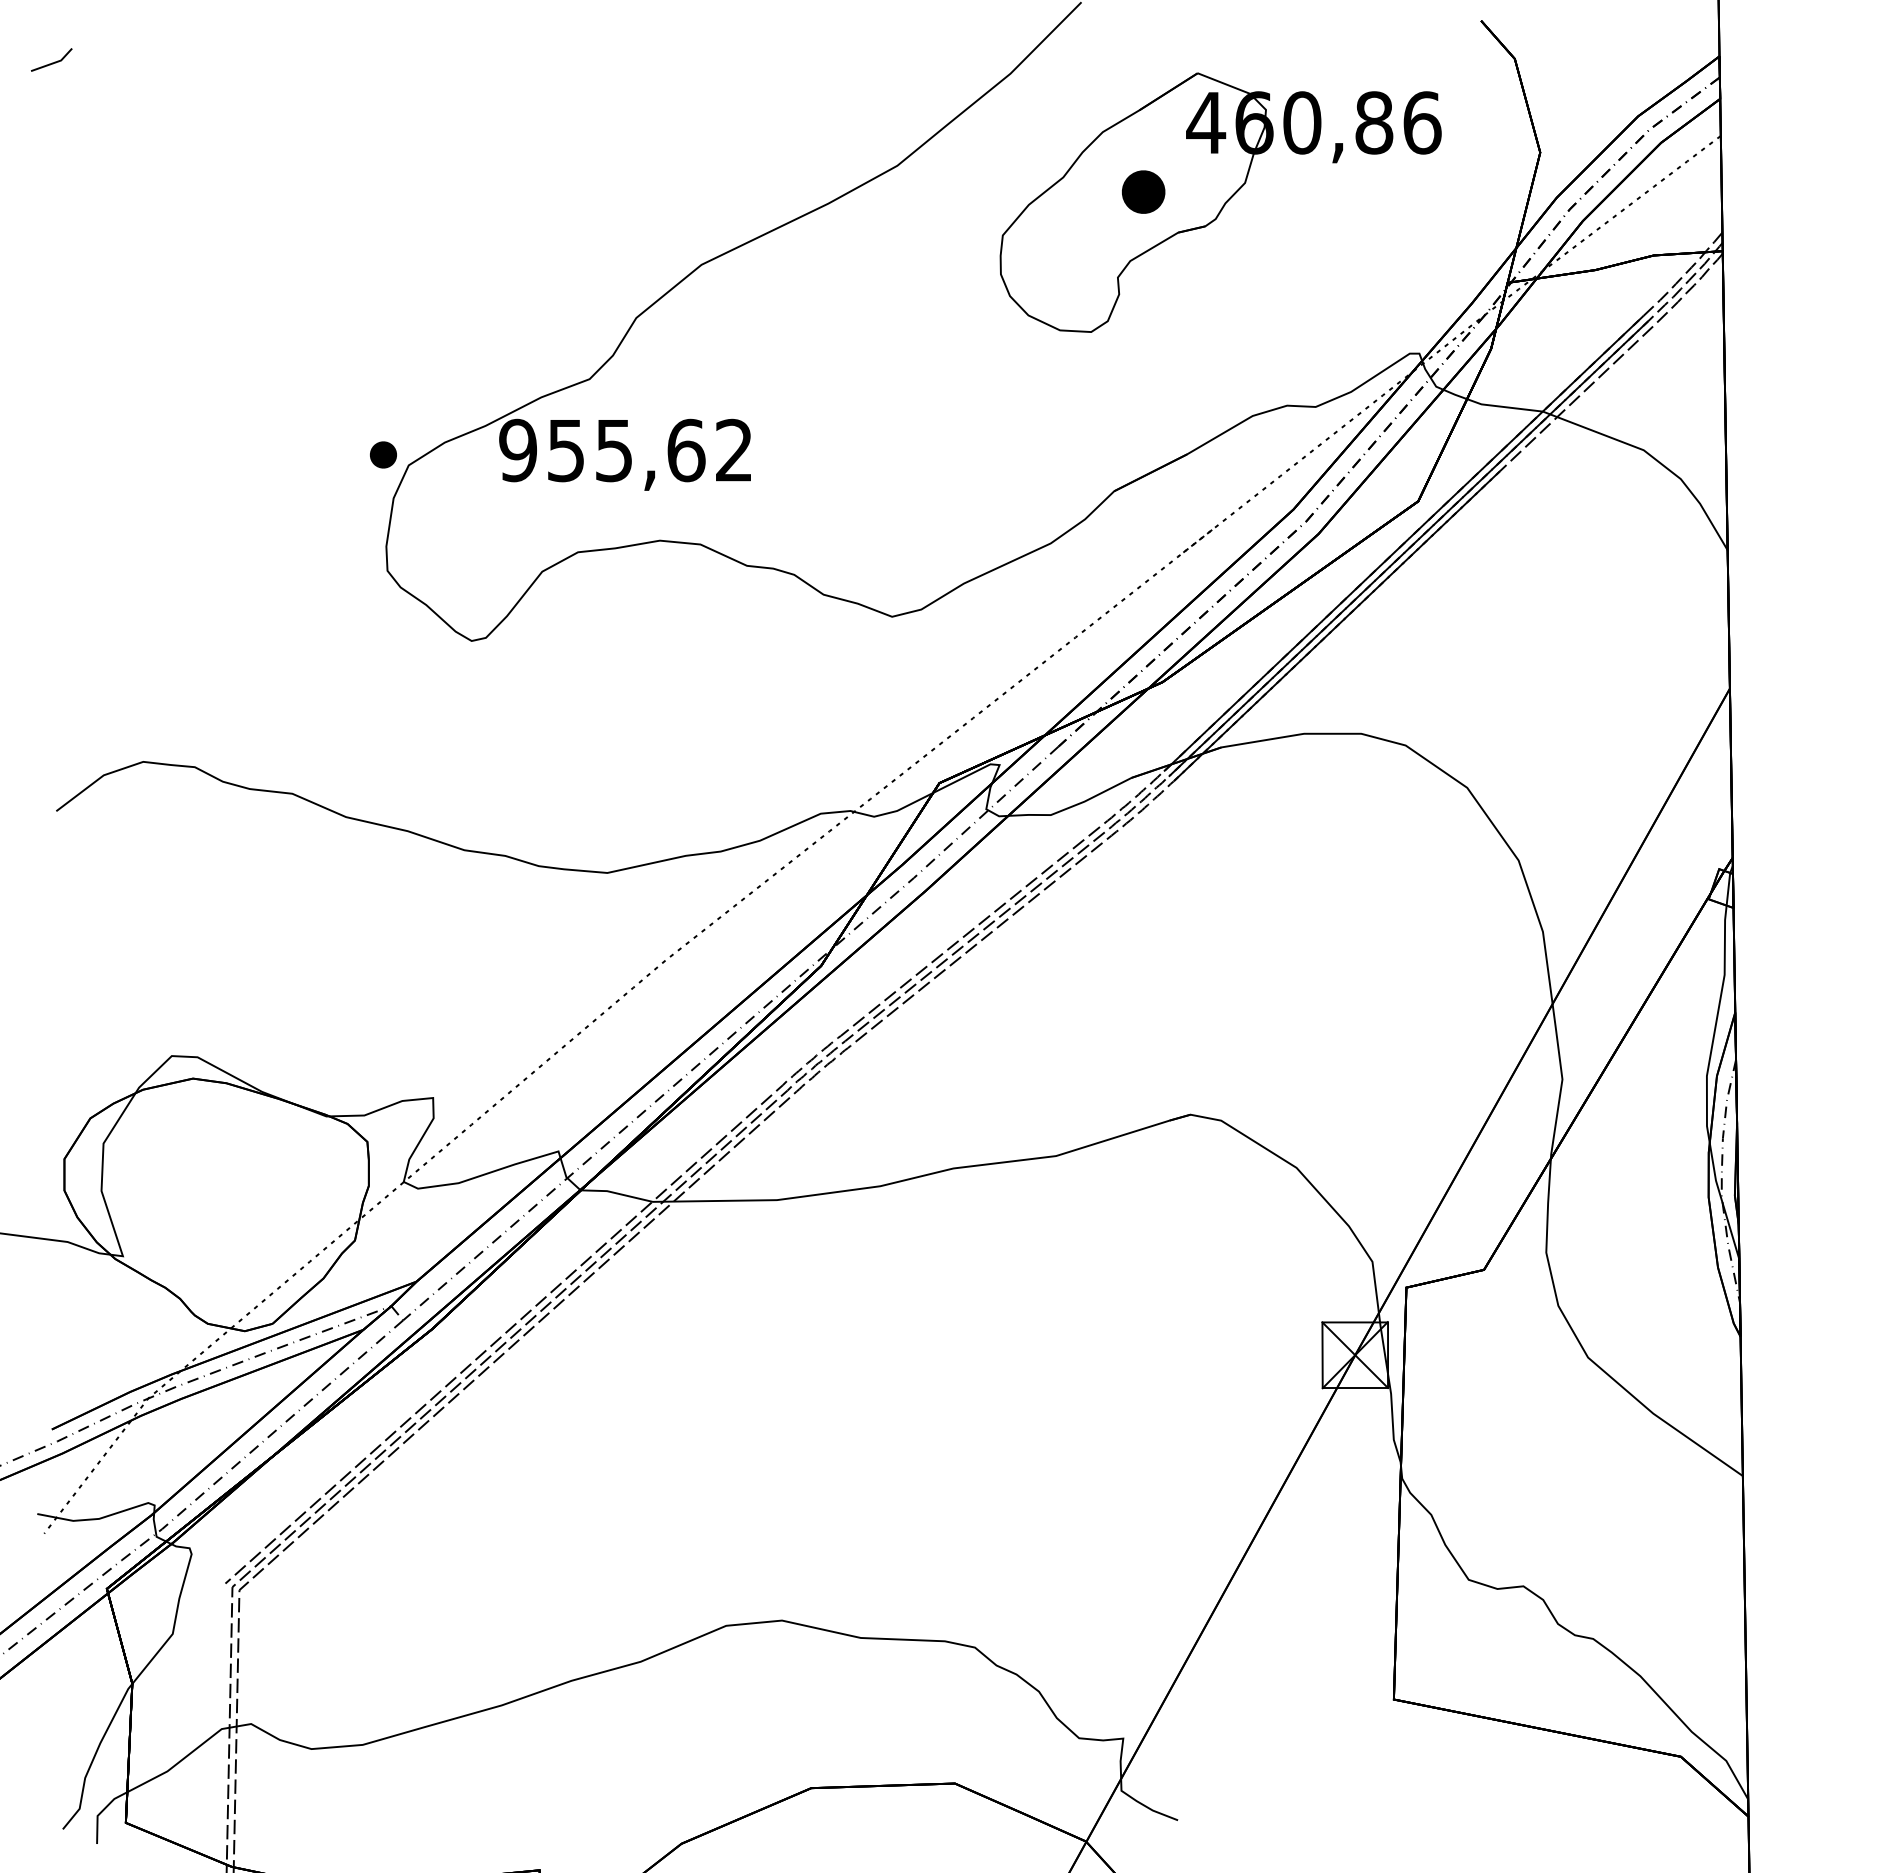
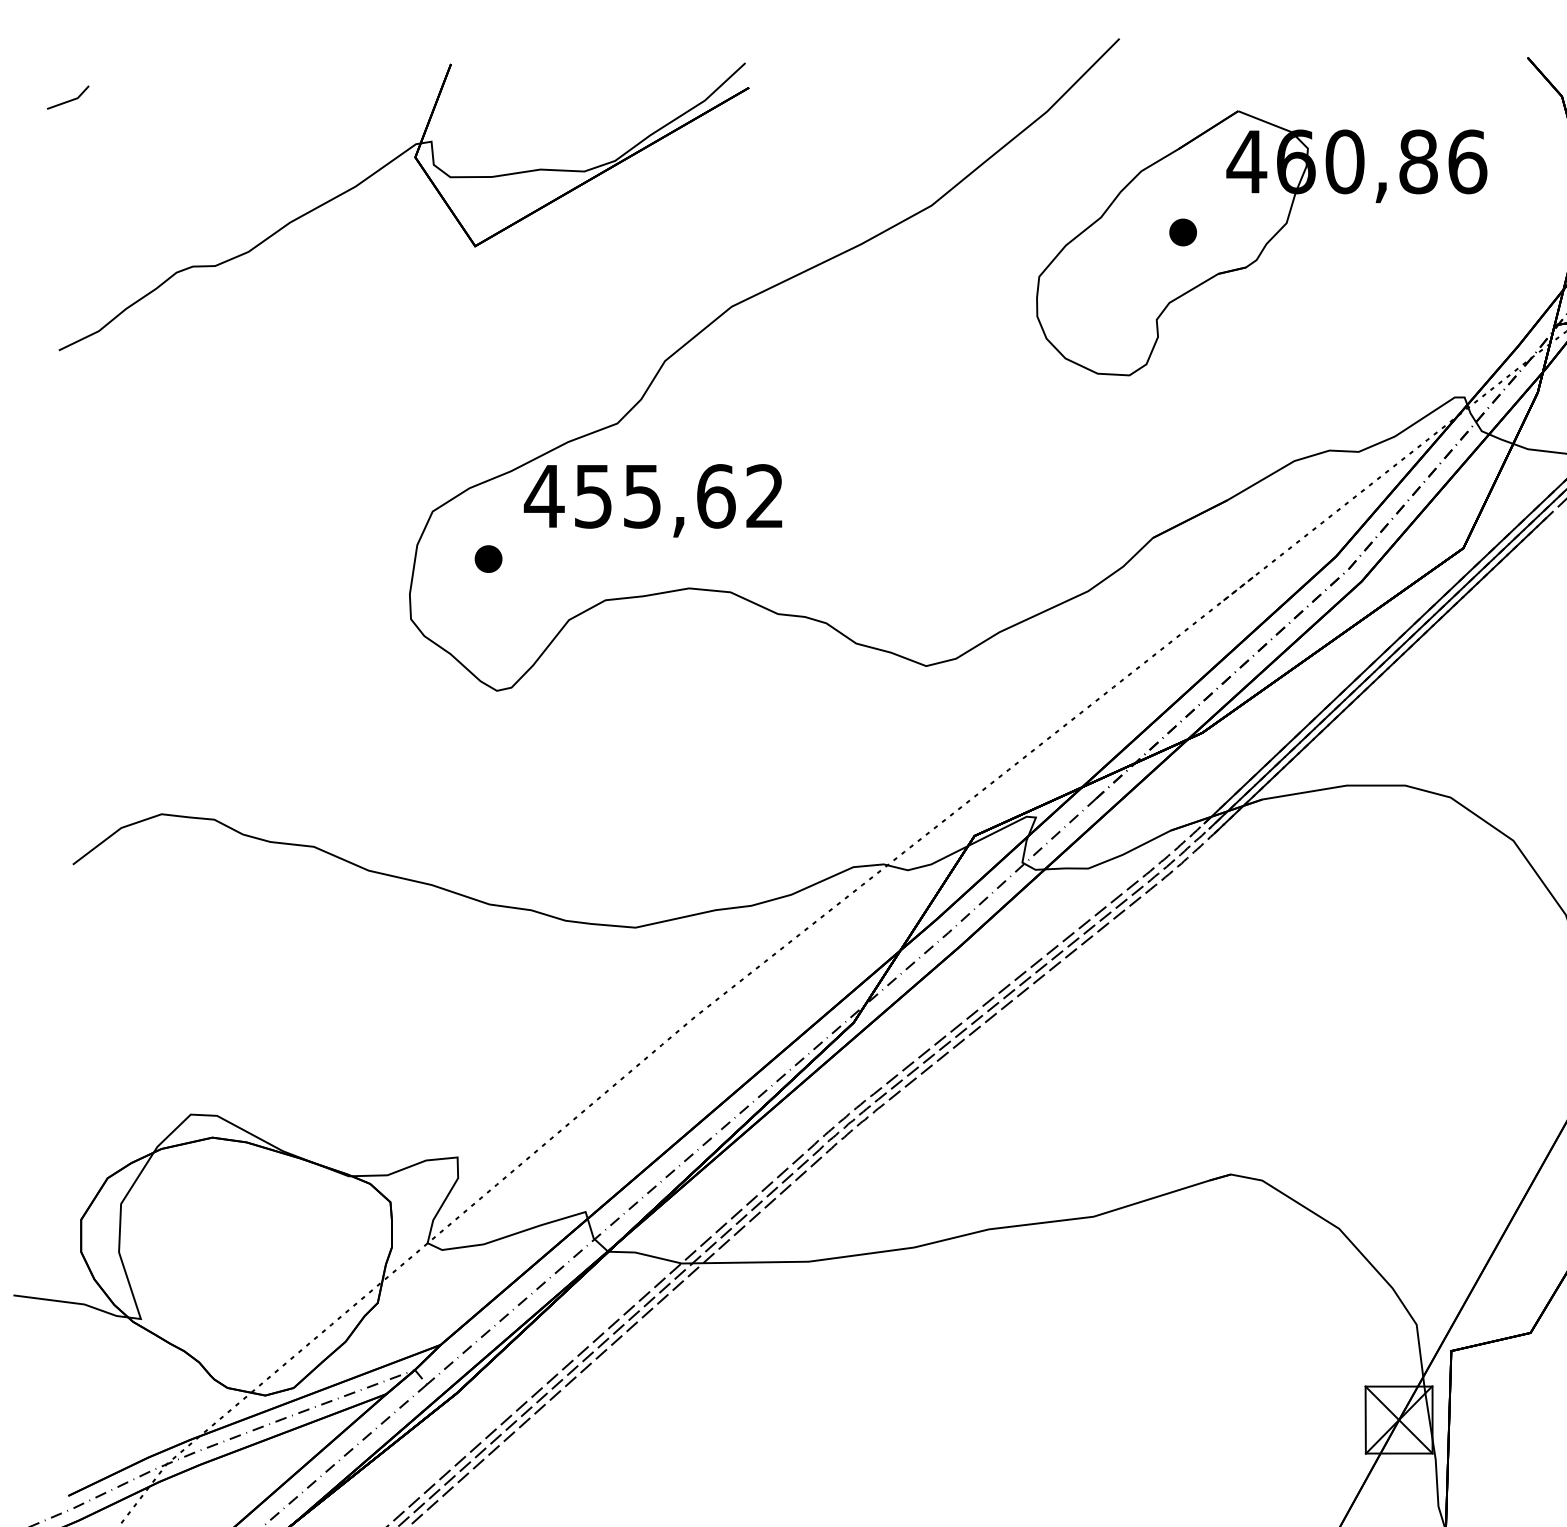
part: (407, 144) -> (431, 183), added
part: (1143, 191) -> (1182, 231), size x0.62
text: (518, 450) -> (544, 496), 955,62 -> 455,62
part: (383, 454) -> (488, 558), moved

